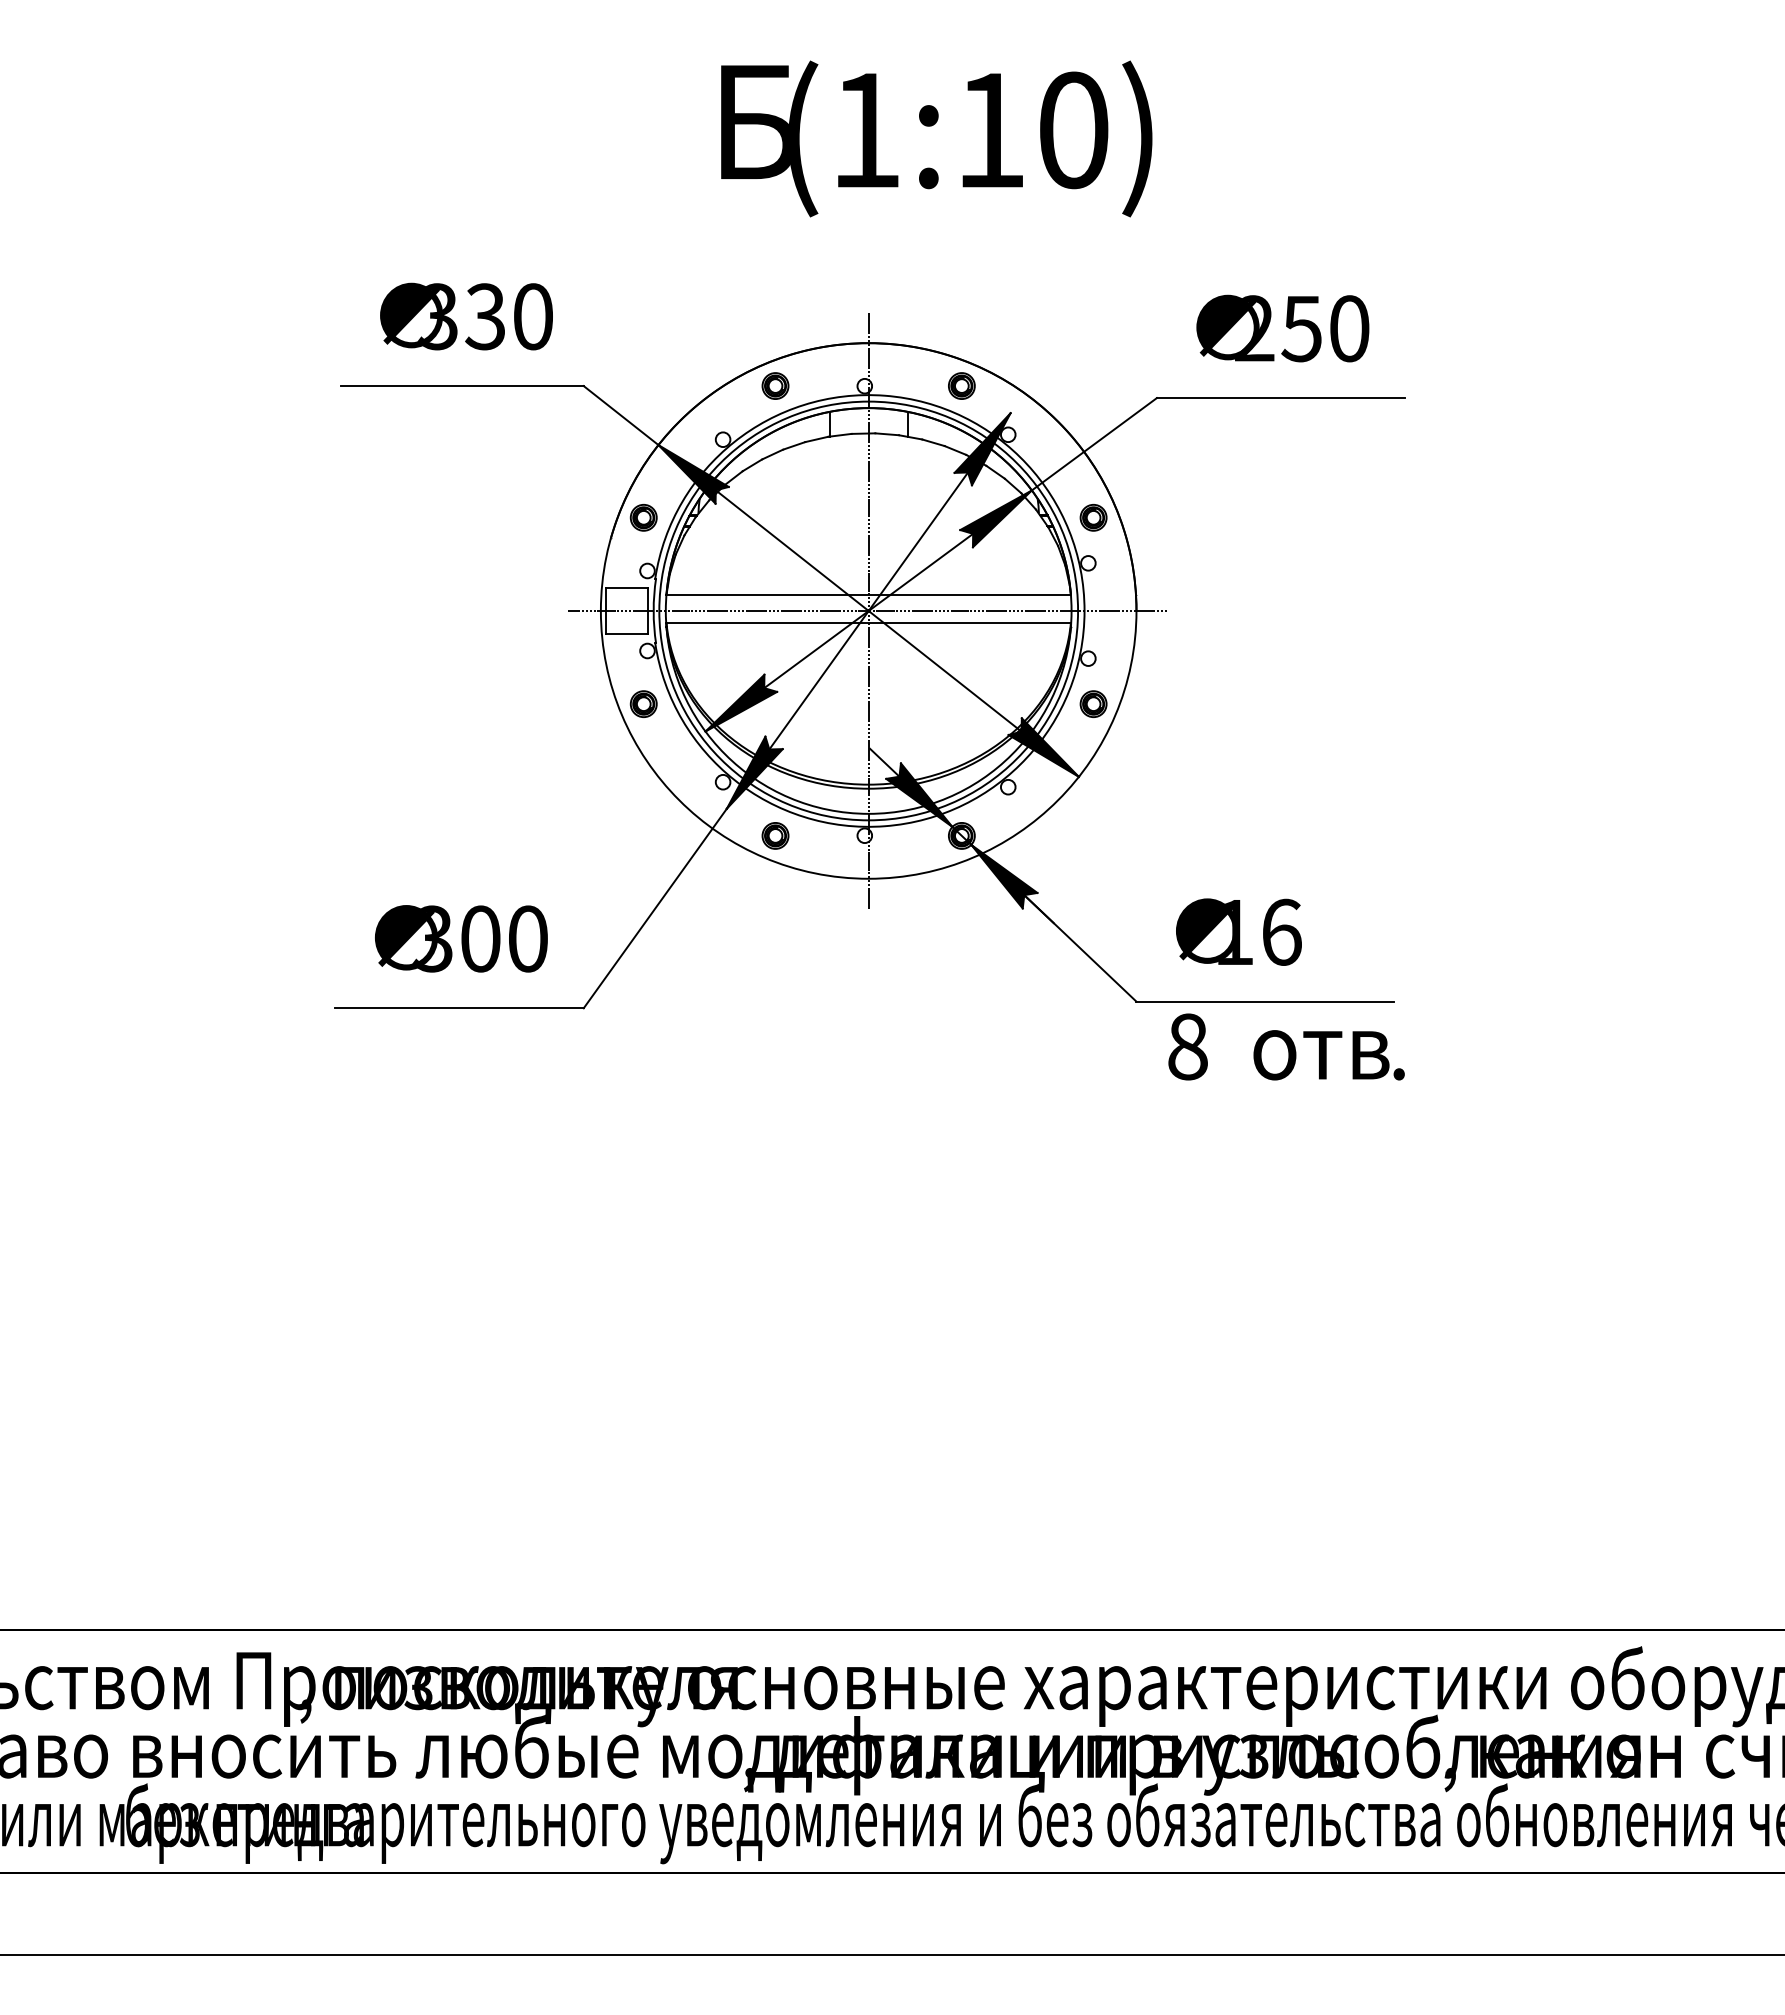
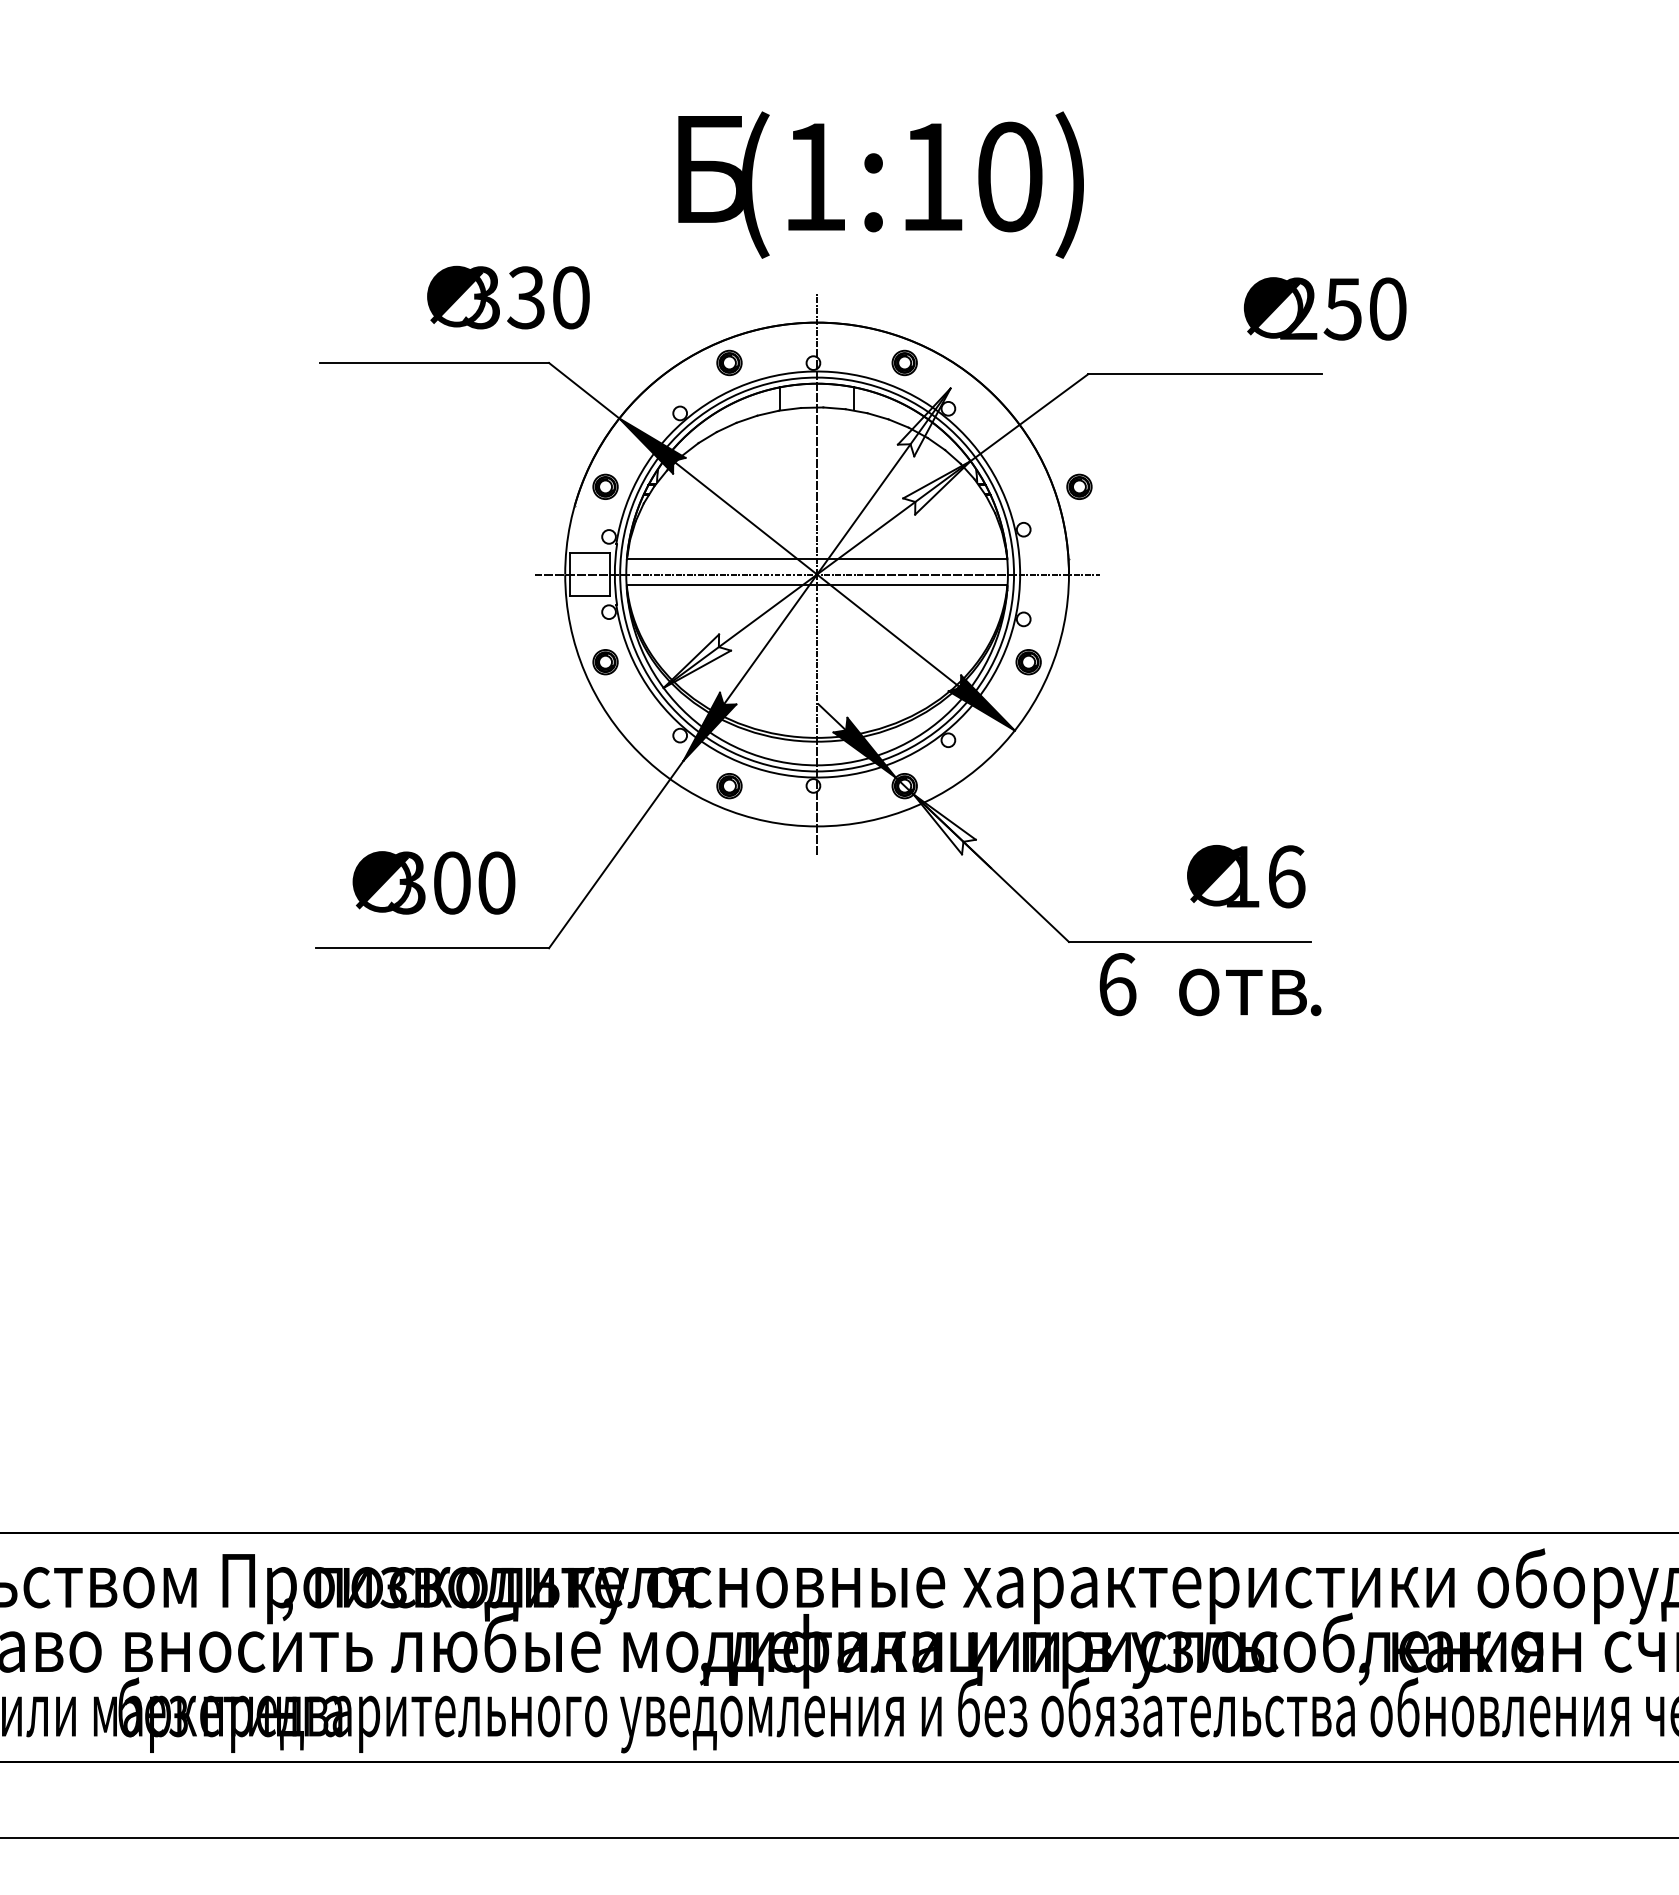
text: (936, 138) -> (880, 184), moved
text: (466, 316) -> (508, 297), moved
text: (1282, 328) -> (1324, 308), moved
fill: (982, 449) -> (924, 422), removed
part: (1093, 517) -> (1079, 486), moved
fill: (995, 518) -> (936, 487), removed
fill: (741, 702) -> (697, 660), removed
fill: (1004, 876) -> (944, 824), removed
text: (1238, 931) -> (1245, 876), moved
text: (1188, 1046) -> (1117, 984), 8 -> 6

